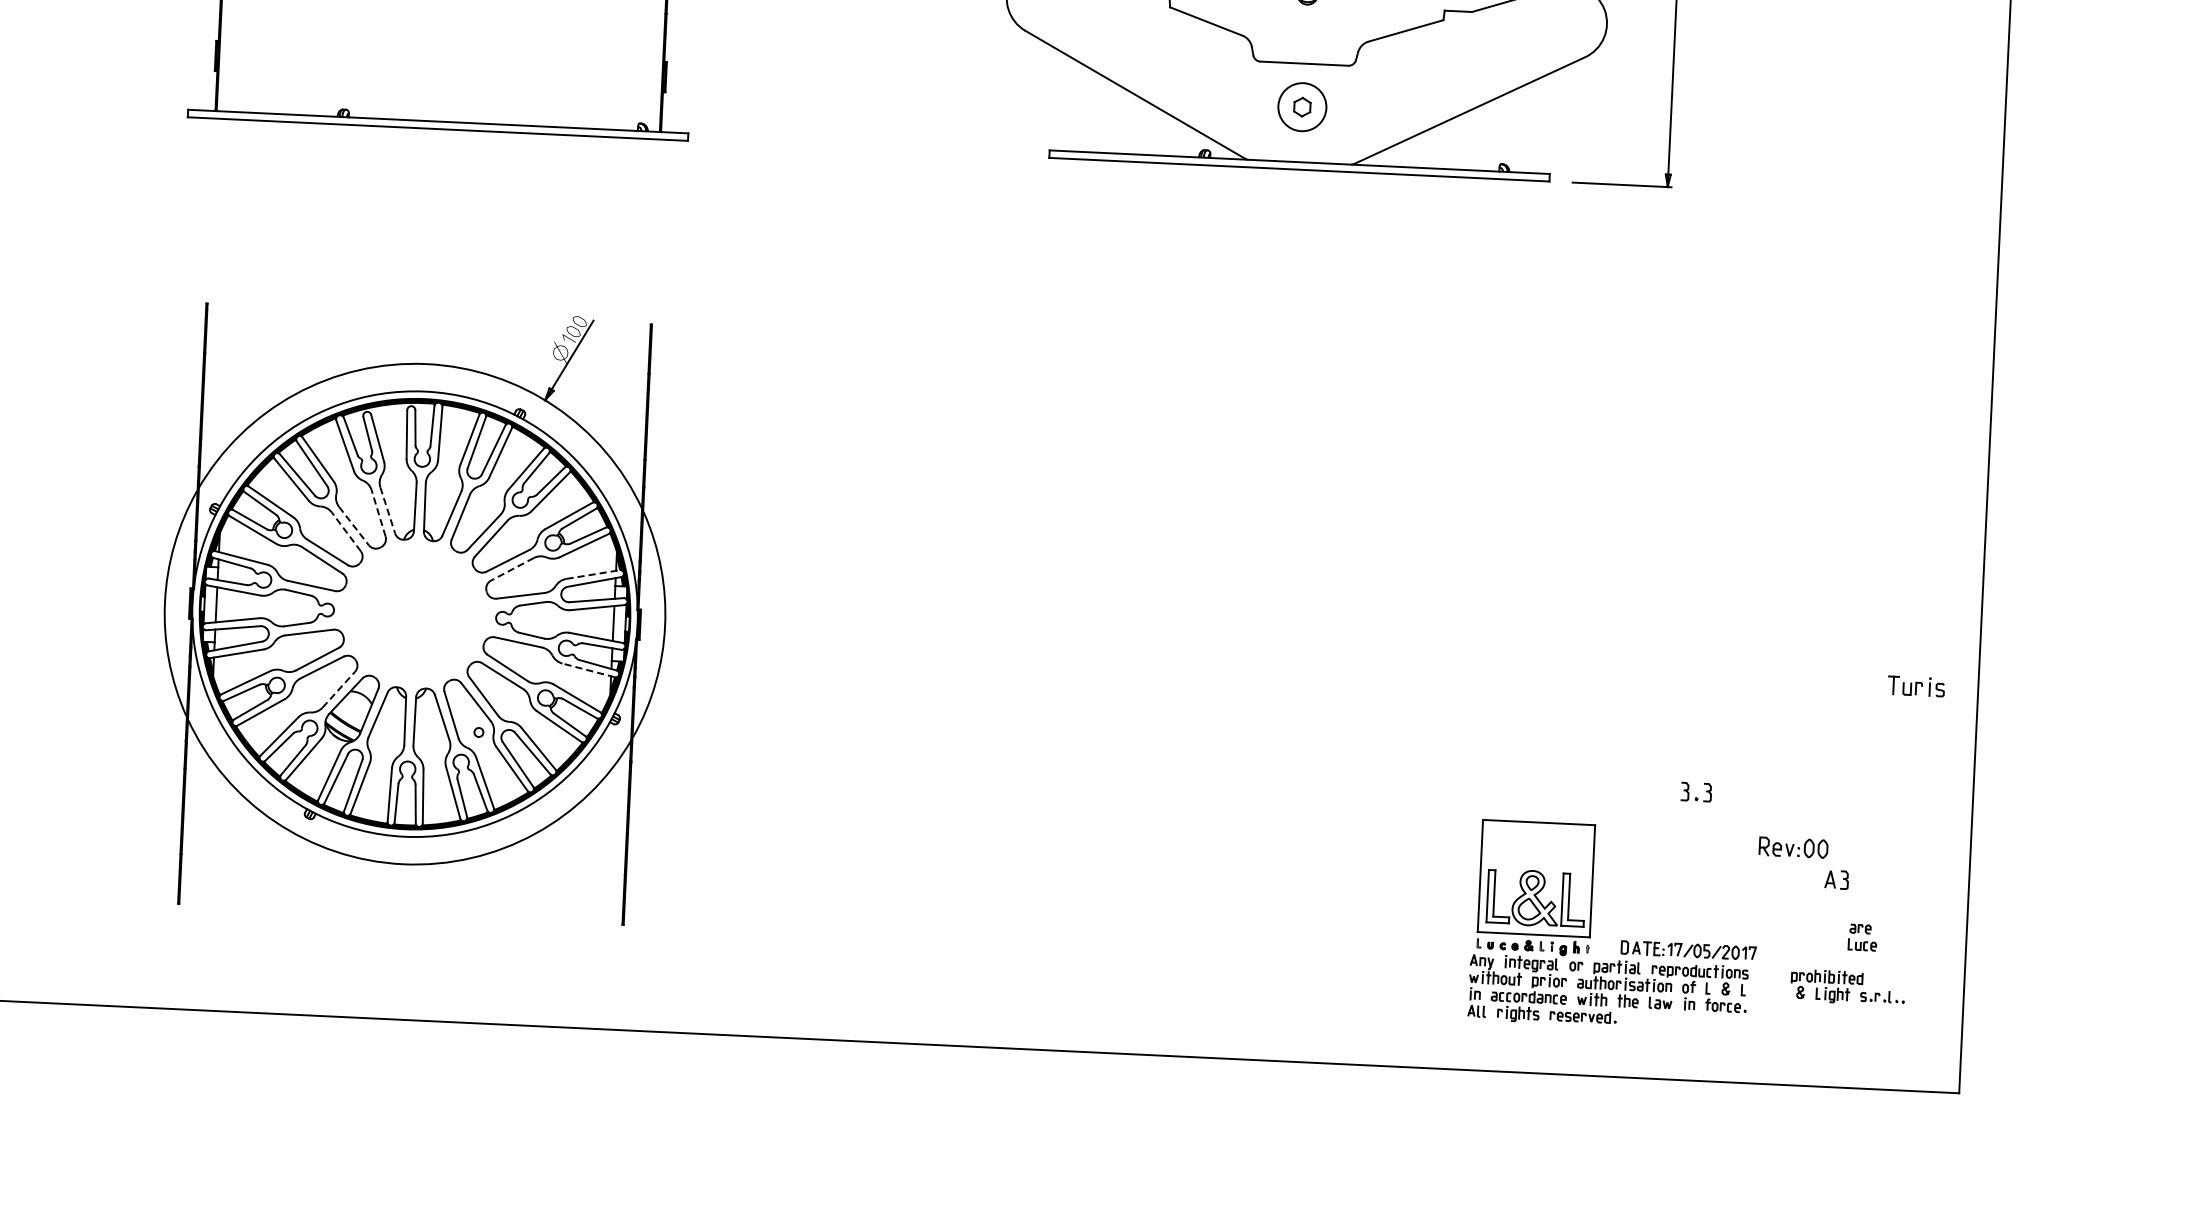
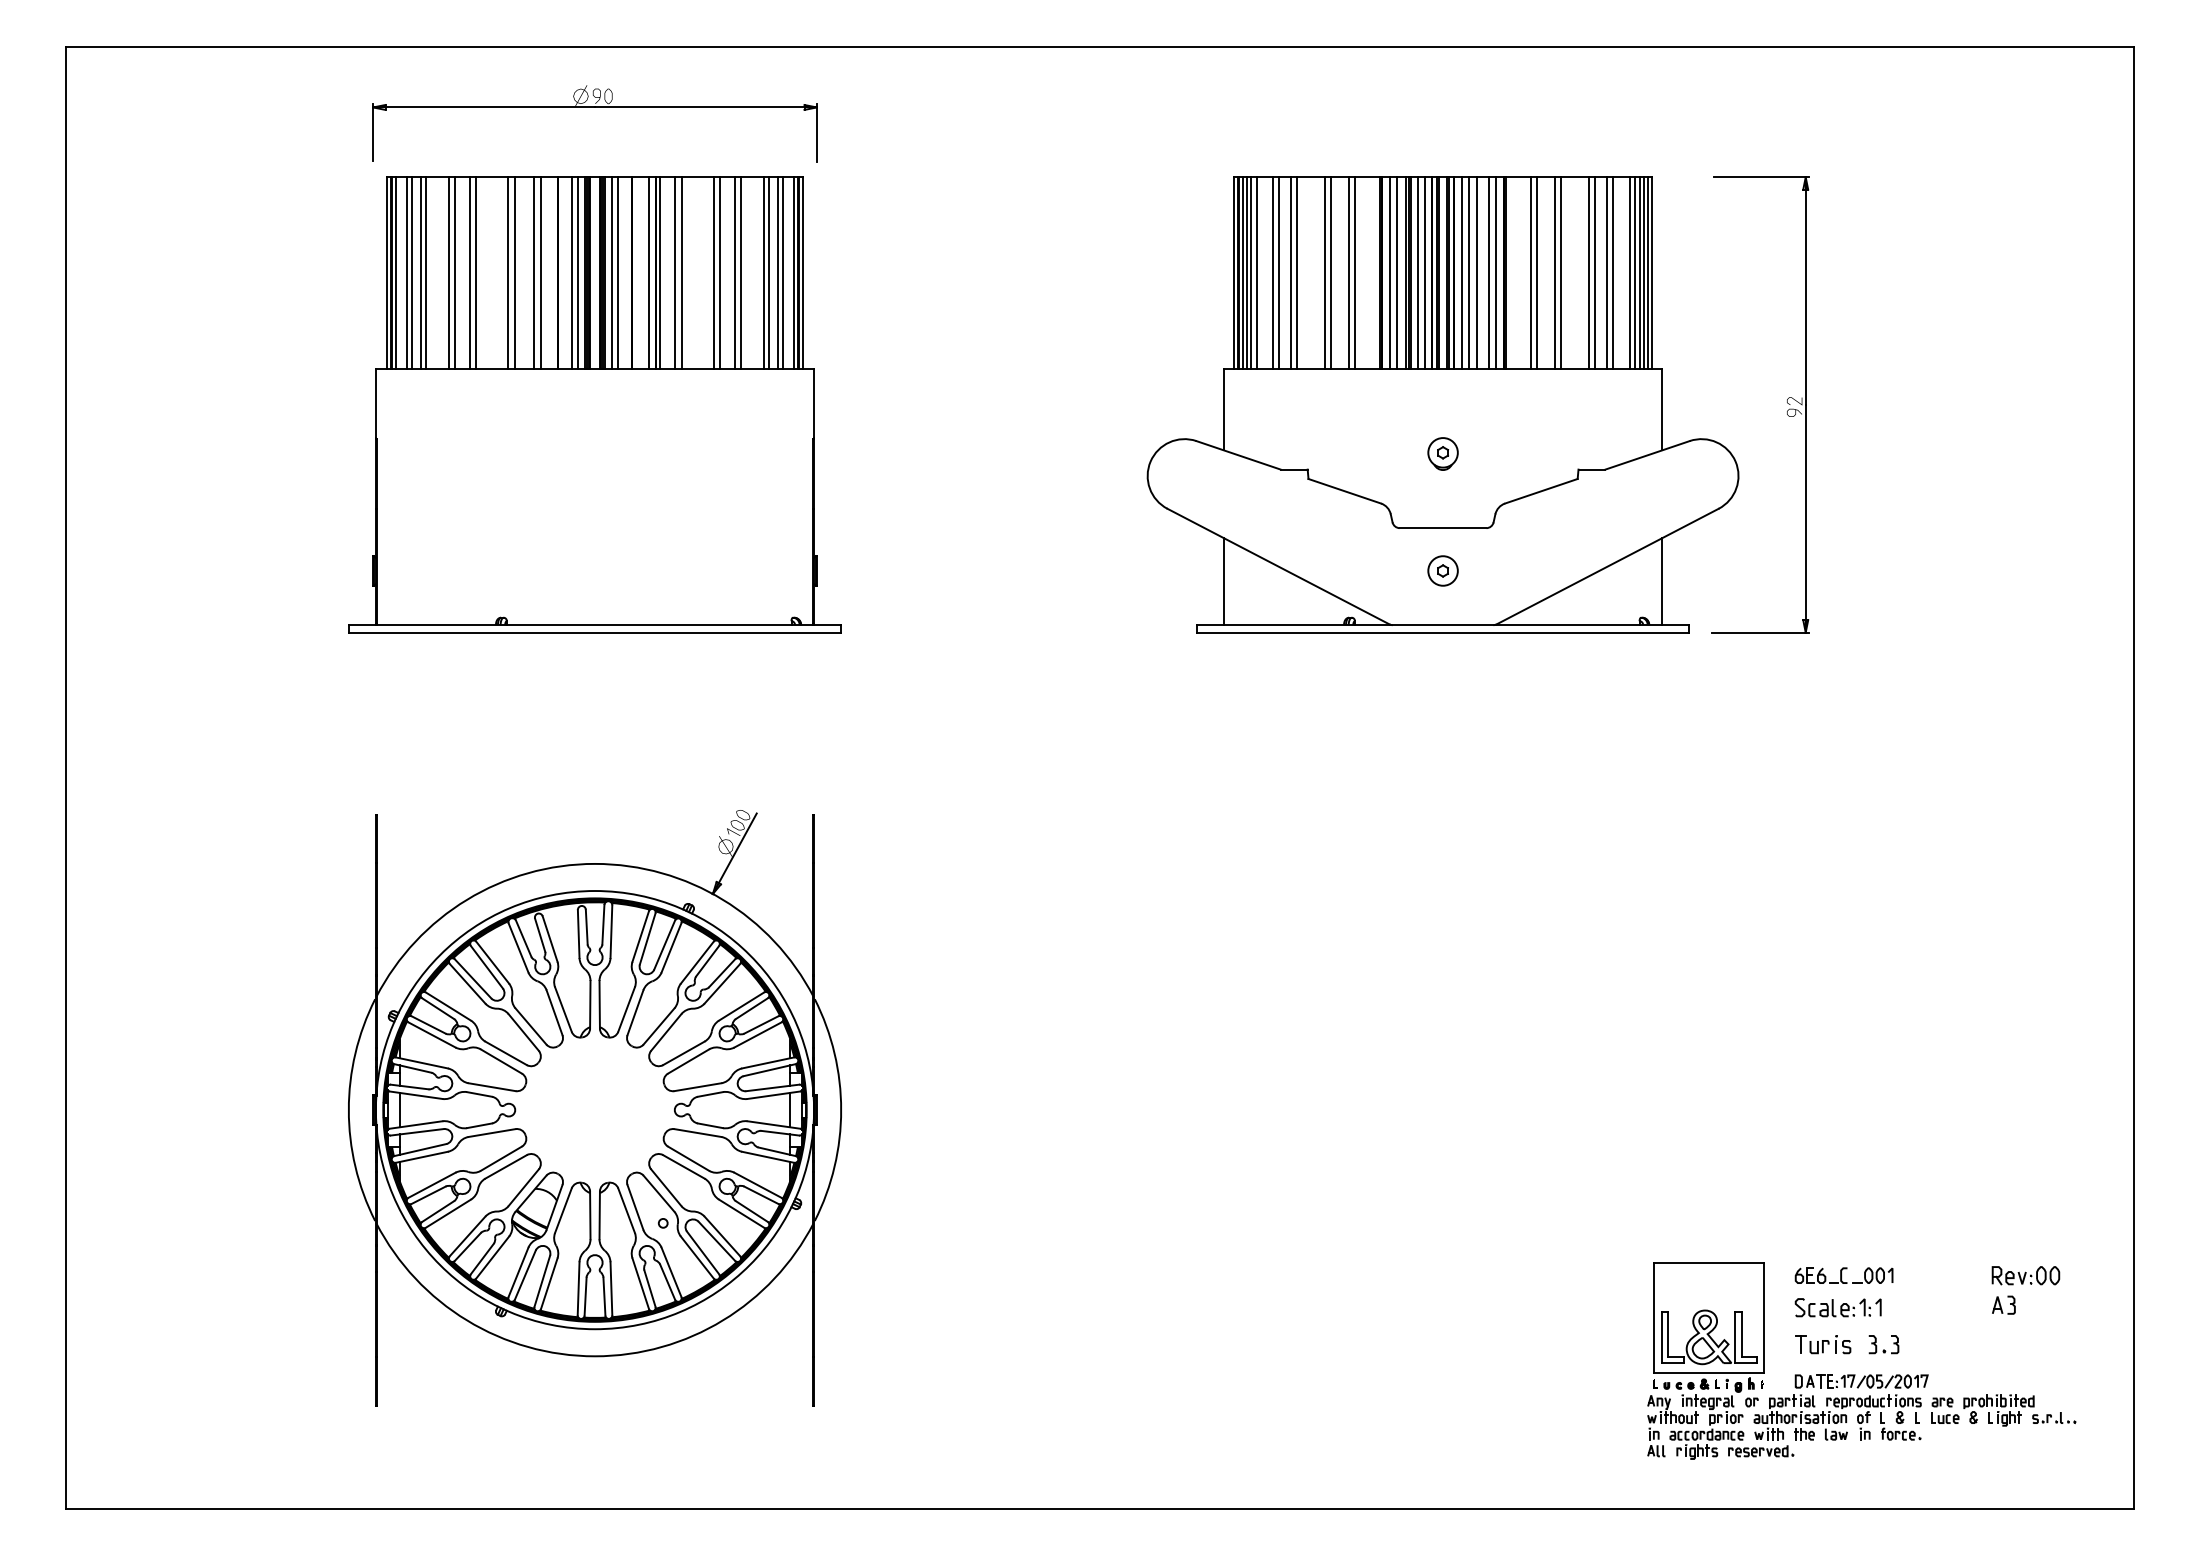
part: (1301, 106) -> (1442, 570), size x0.62
line: (1078, 107) -> (1223, 581), added
line: (1524, 128) -> (1662, 581), added
line: (387, 510) -> (563, 1009), dashed -> solid
line: (378, 513) -> (554, 1012), dashed -> solid
line: (353, 526) -> (530, 1026), dashed -> solid
line: (346, 531) -> (523, 1032), dashed -> solid
line: (512, 569) -> (688, 1061), dashed -> solid
line: (593, 574) -> (768, 1062), dashed -> solid
line: (589, 670) -> (768, 1157), dashed -> solid
part: (1916, 686) -> (1823, 1344), moved
line: (338, 689) -> (523, 1187), dashed -> solid
part: (1695, 792) -> (1883, 1344), moved
part: (1675, 841) -> (1843, 1275), added
part: (1793, 847) -> (2025, 1275), moved
part: (1667, 874) -> (1837, 1307), added
part: (1863, 937) -> (1945, 1410), moved

